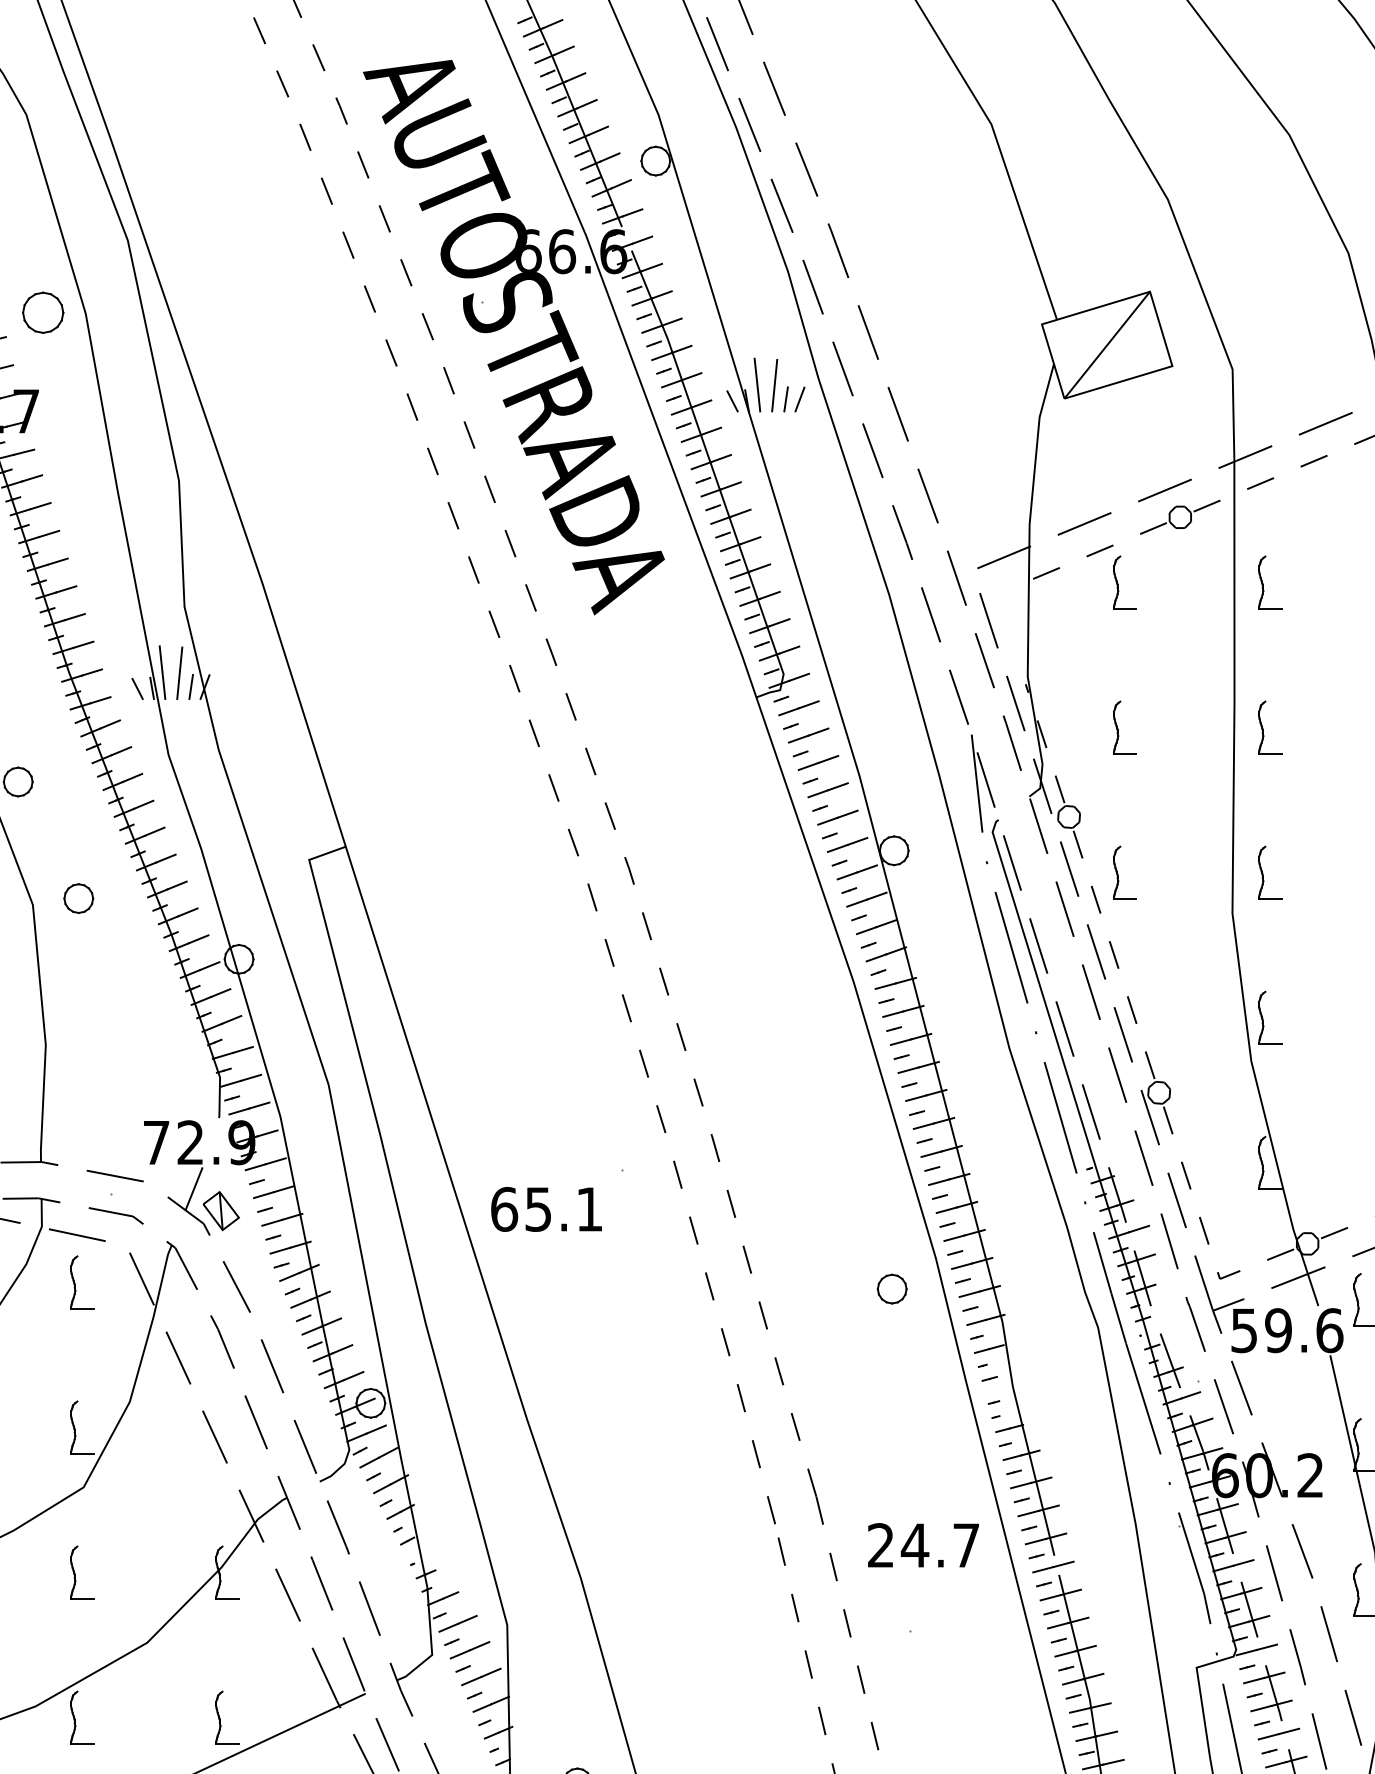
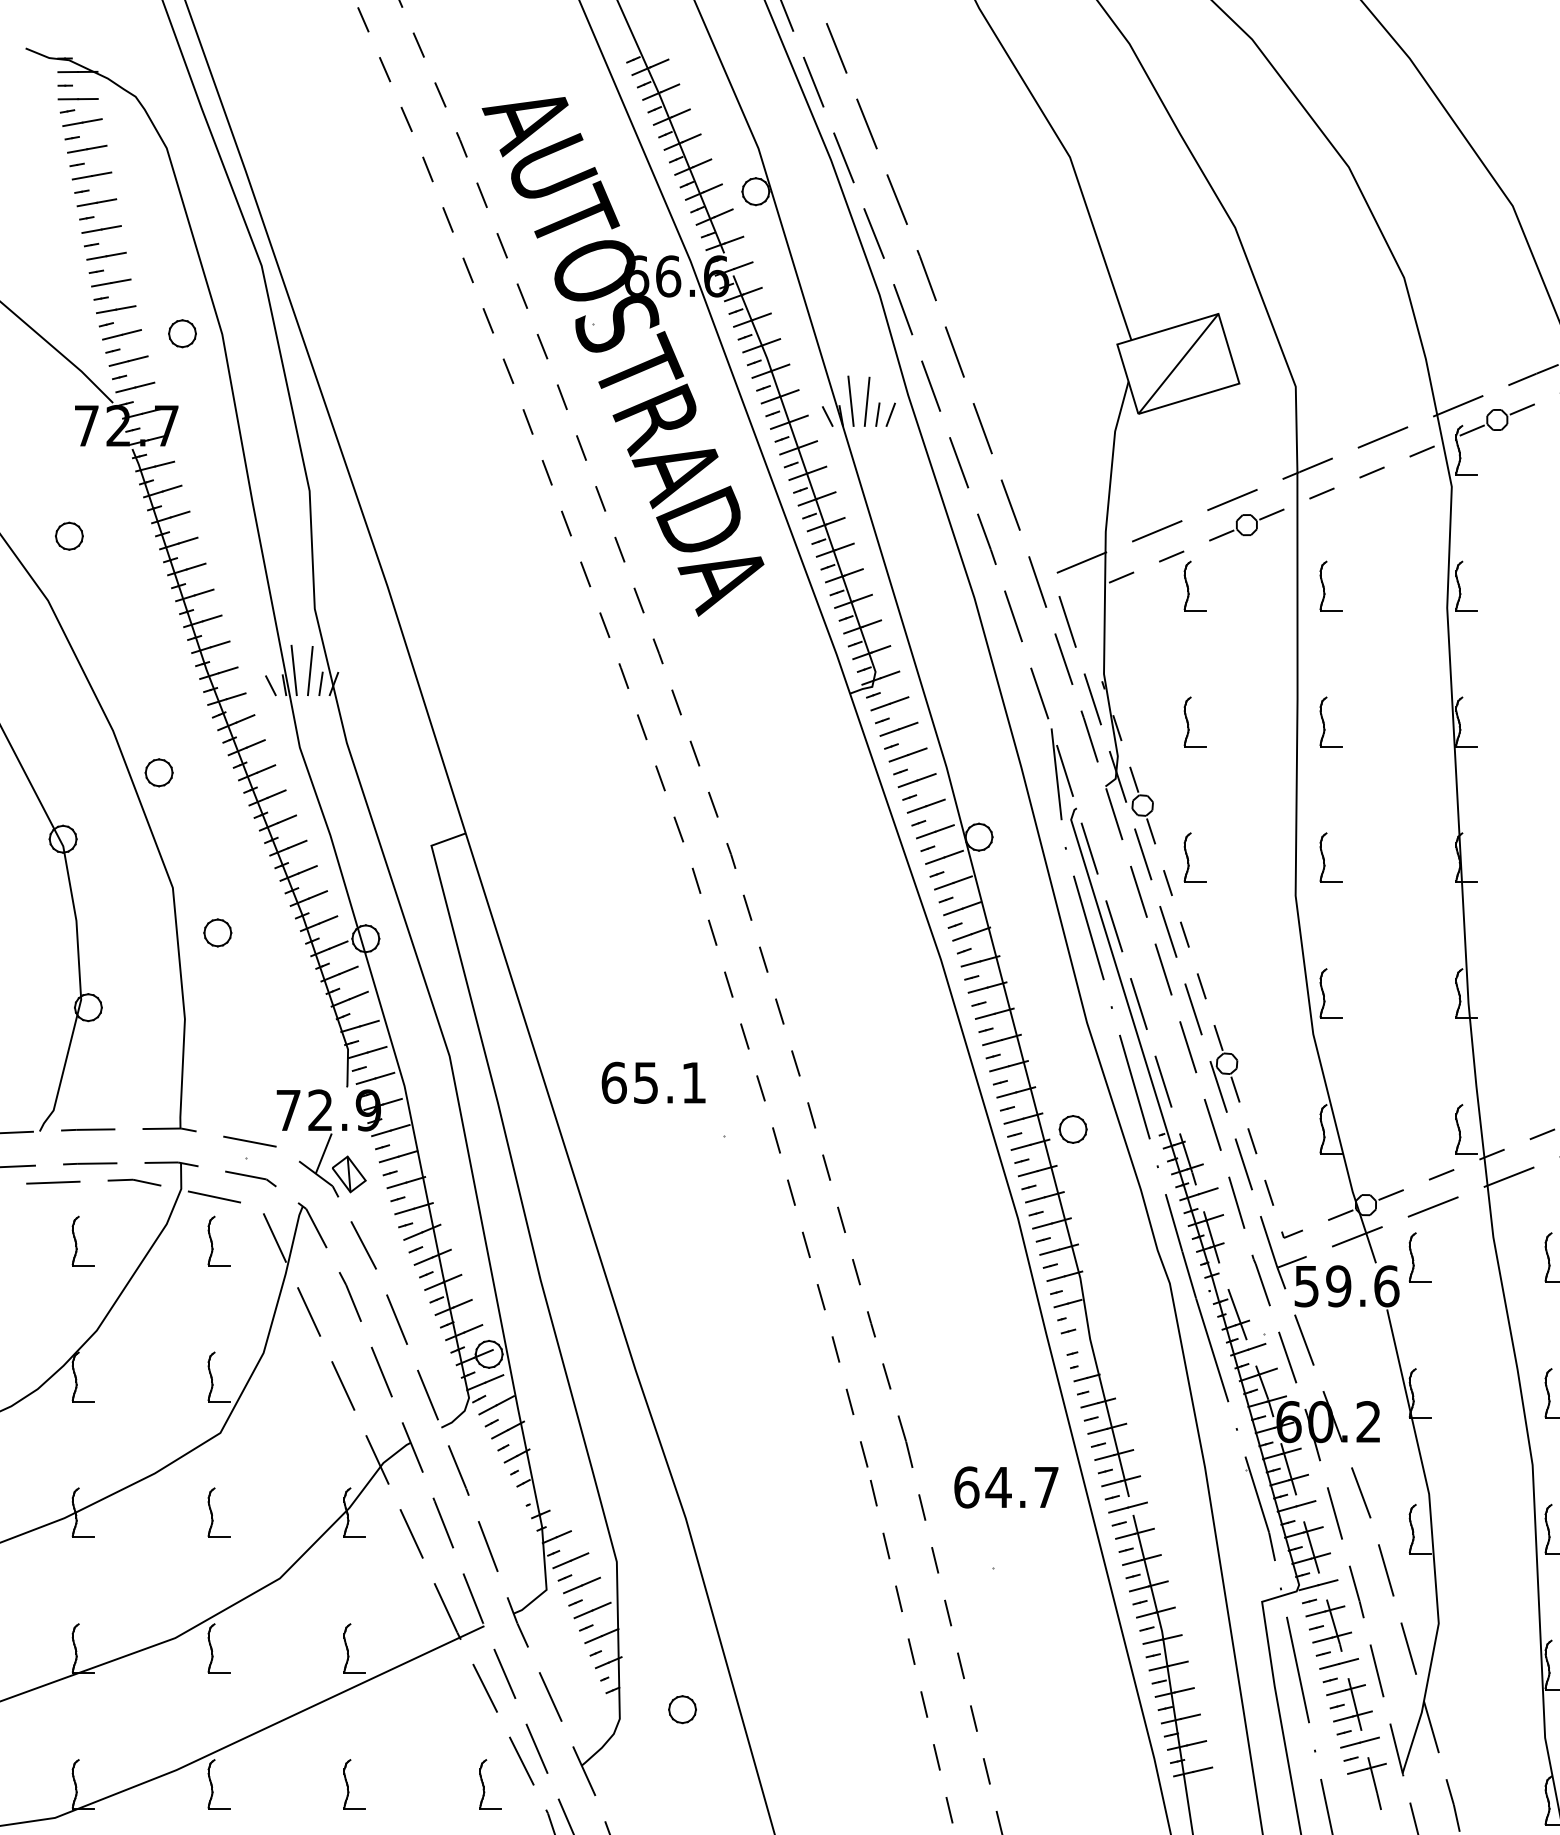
part: (43, 312) -> (182, 333), size x0.71
part: (78, 898) -> (217, 932), moved
text: (546, 1209) -> (653, 1082), moved
part: (891, 1289) -> (1072, 1129), moved
text: (880, 1545) -> (966, 1487), 24.7 -> 64.7

